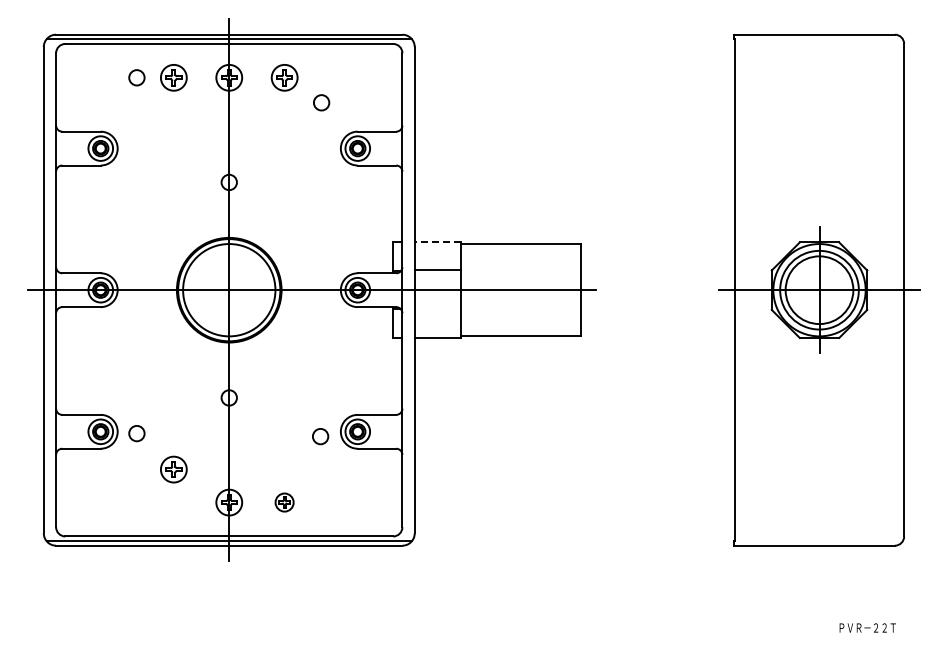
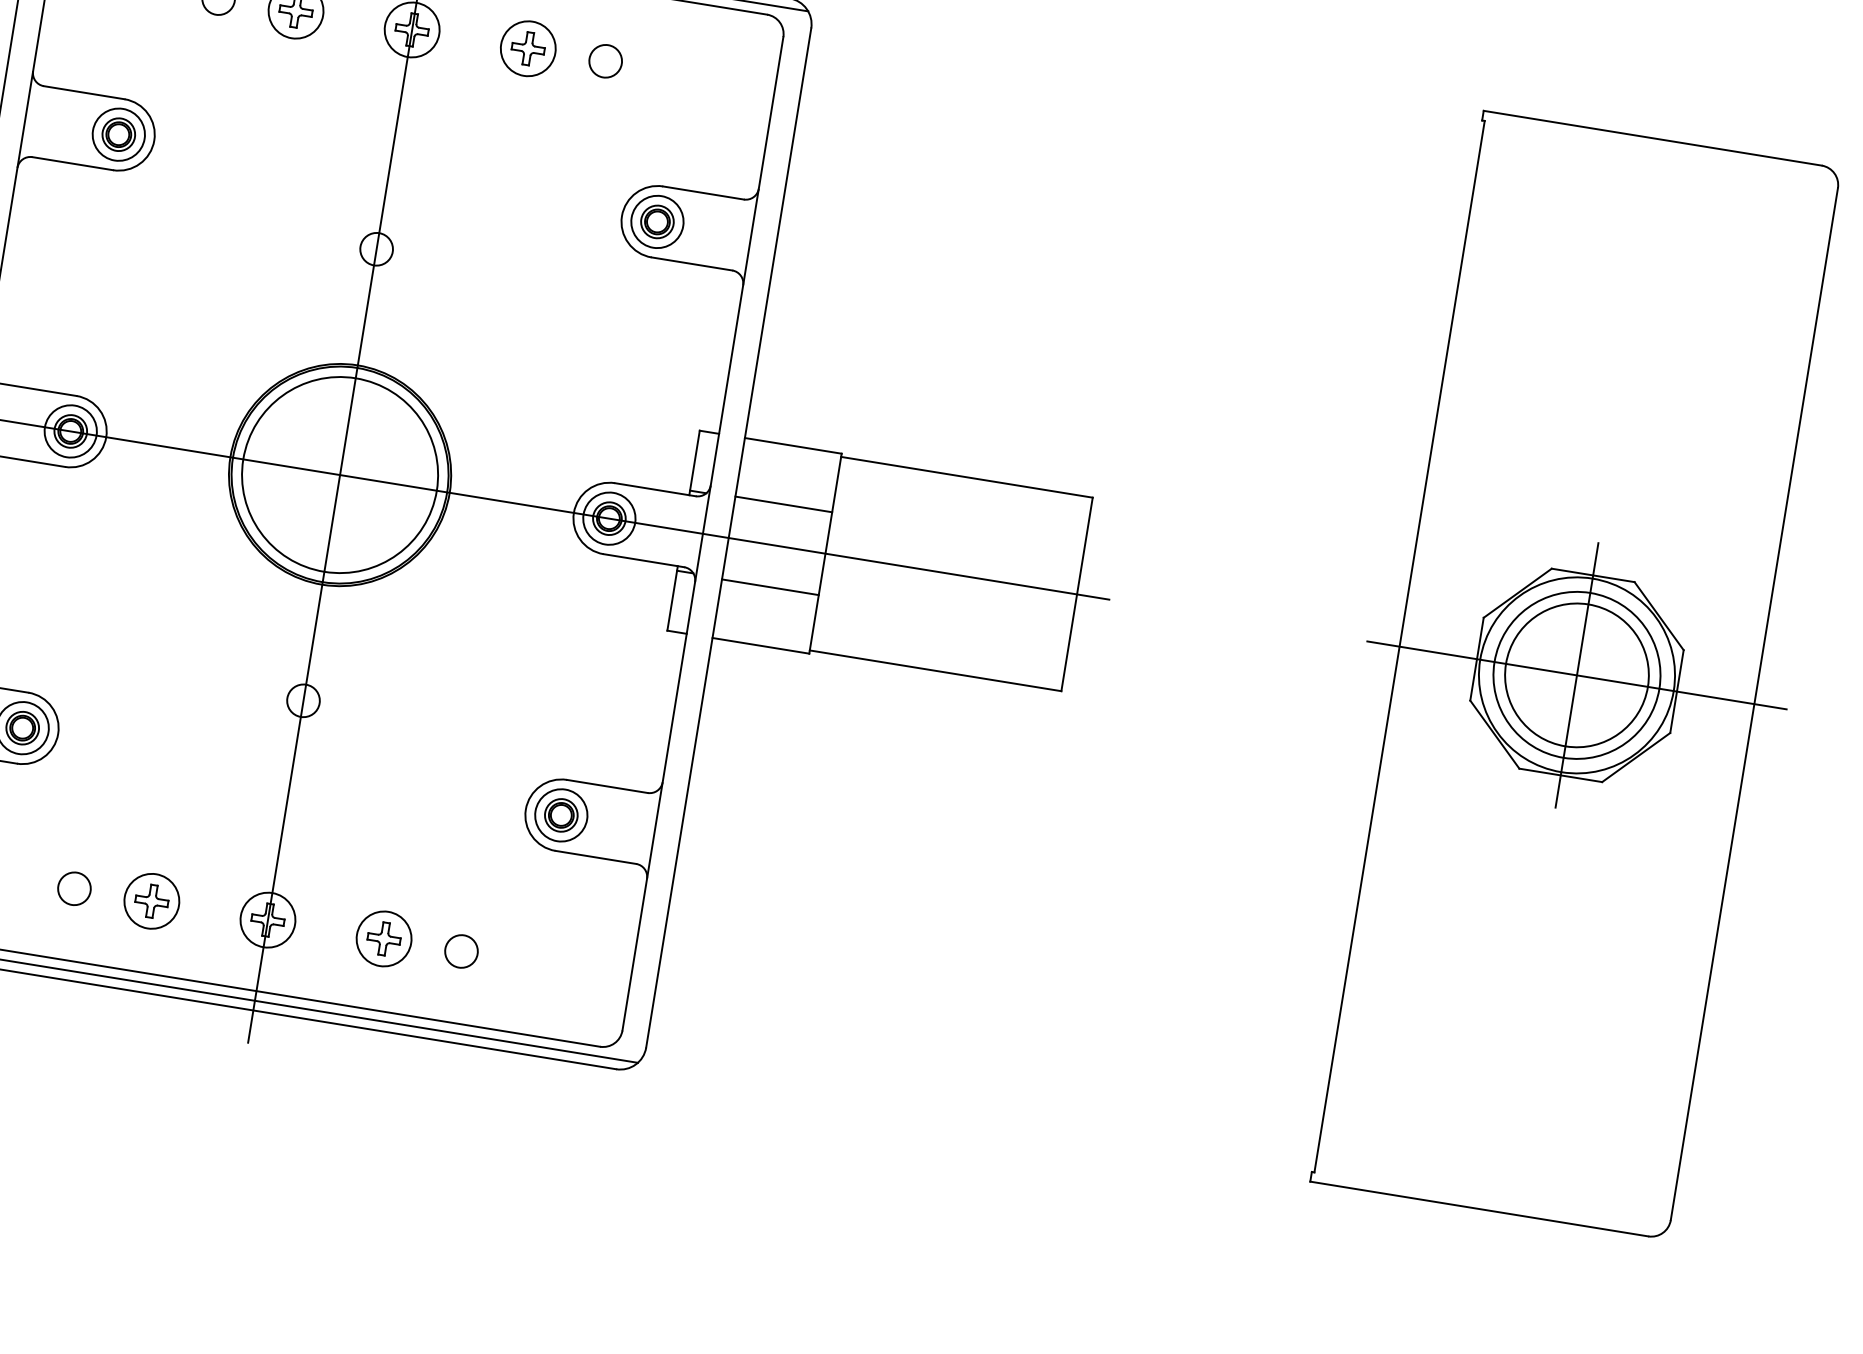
circle: (321, 102) -> (605, 60), moved
line: (437, 242) -> (792, 445), dashed -> solid
line: (437, 309) -> (769, 586), added
circle: (136, 433) -> (73, 888), moved
circle: (320, 436) -> (461, 951), moved
part: (173, 469) -> (151, 901), moved
part: (284, 502) -> (383, 938), size x1.43

